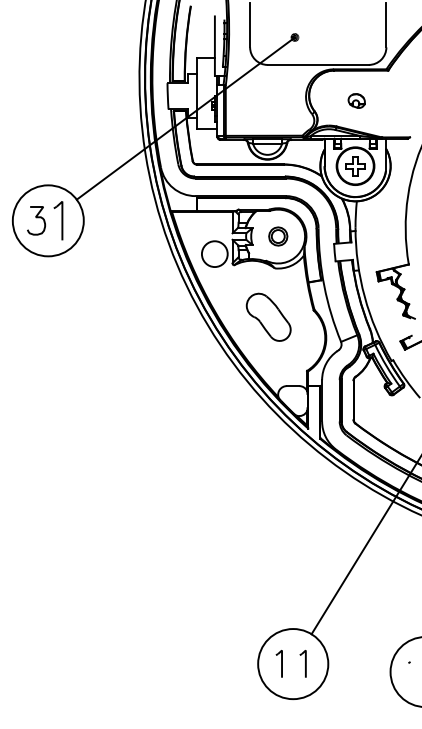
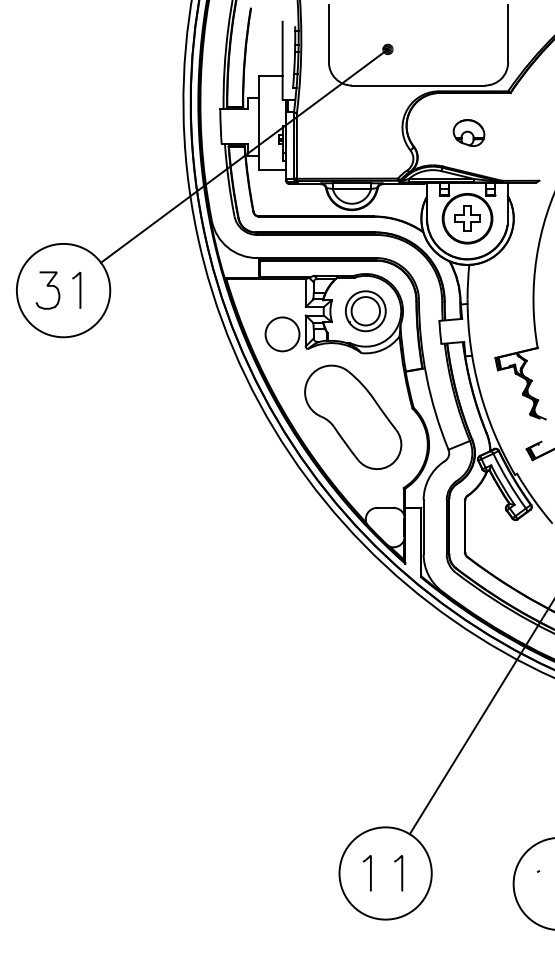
part: (356, 100) -> (468, 132), size x1.43
part: (57, 220) -> (75, 290), size x0.71
part: (278, 236) -> (366, 311), size x1.67
part: (268, 317) -> (353, 417), size x1.67

